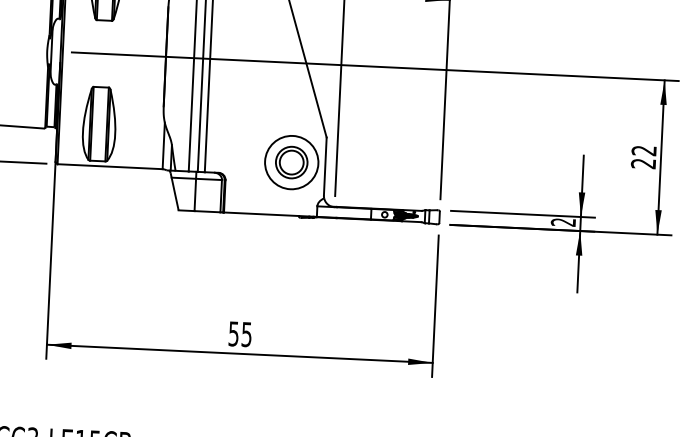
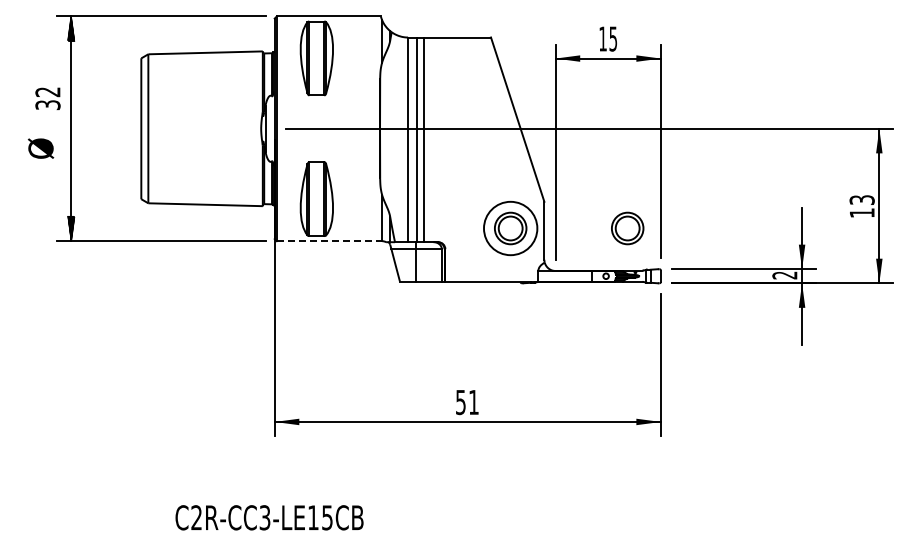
text: (643, 157) -> (861, 206), 22 -> 13
line: (110, 167) -> (329, 241), solid -> dashed
part: (408, 168) -> (627, 228), added
text: (246, 334) -> (473, 402), 55 -> 51

